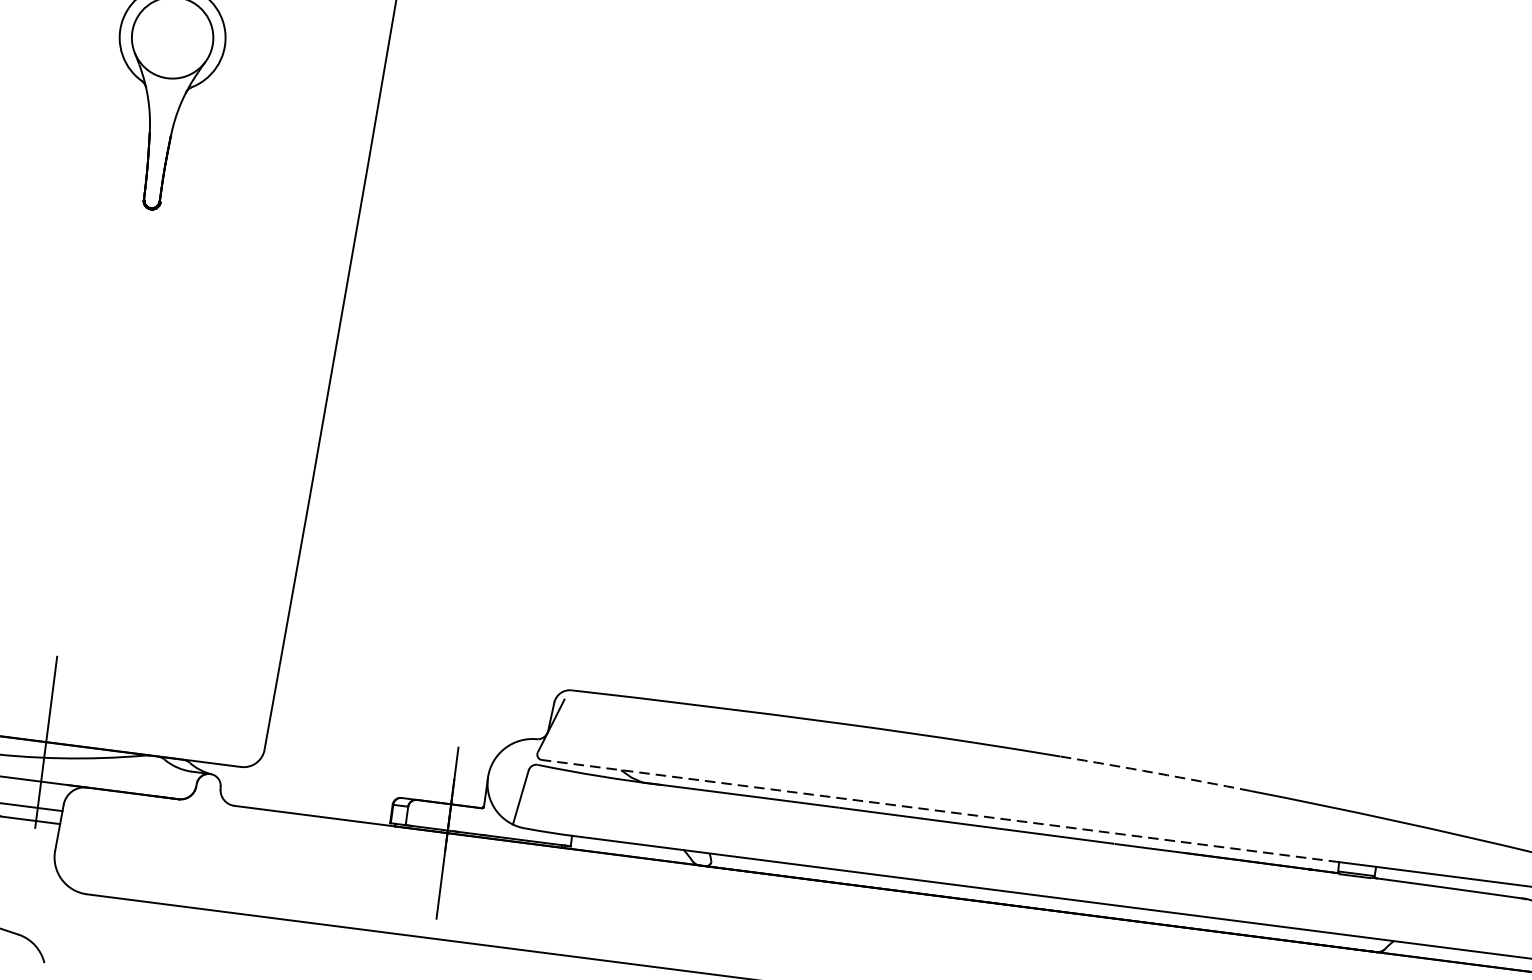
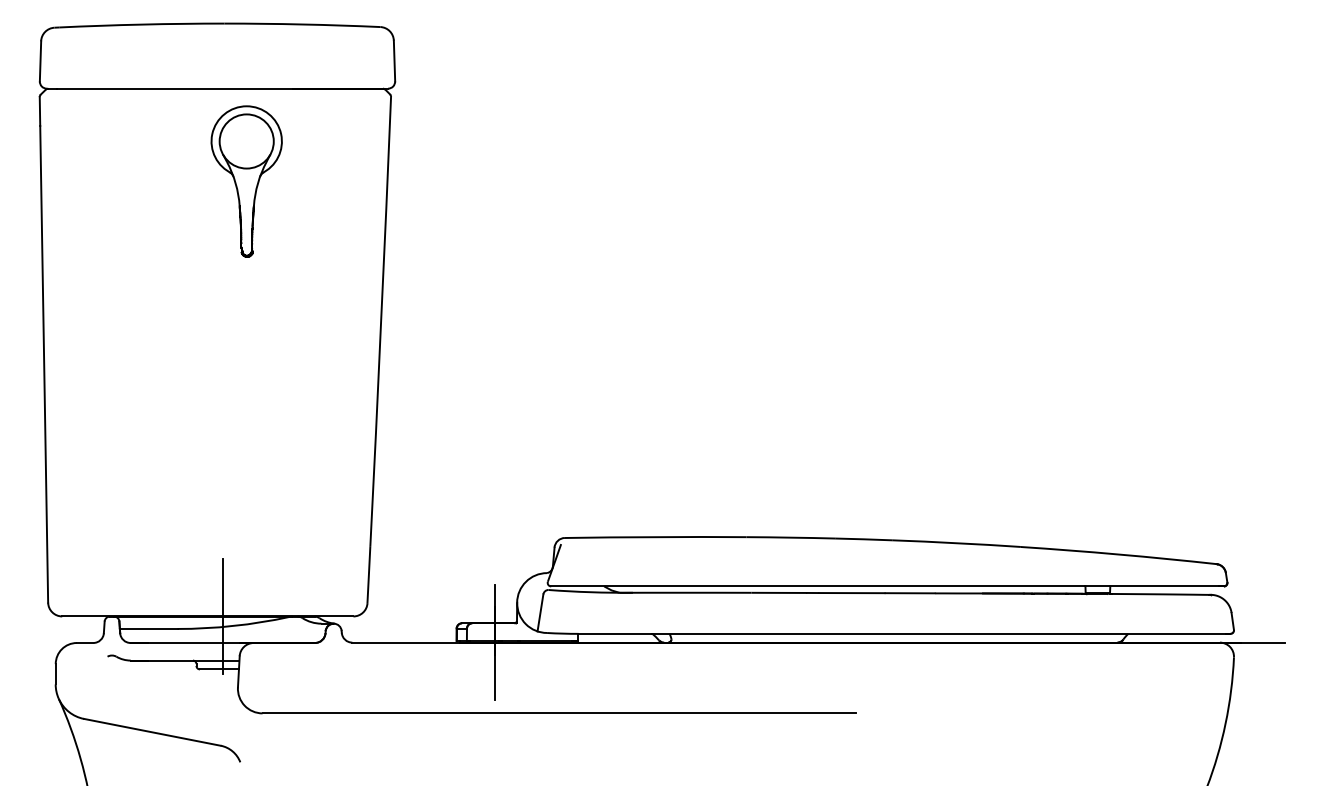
arc: (1154, 773) -> (956, 543), dashed -> solid
line: (939, 811) -> (817, 586), dashed -> solid

